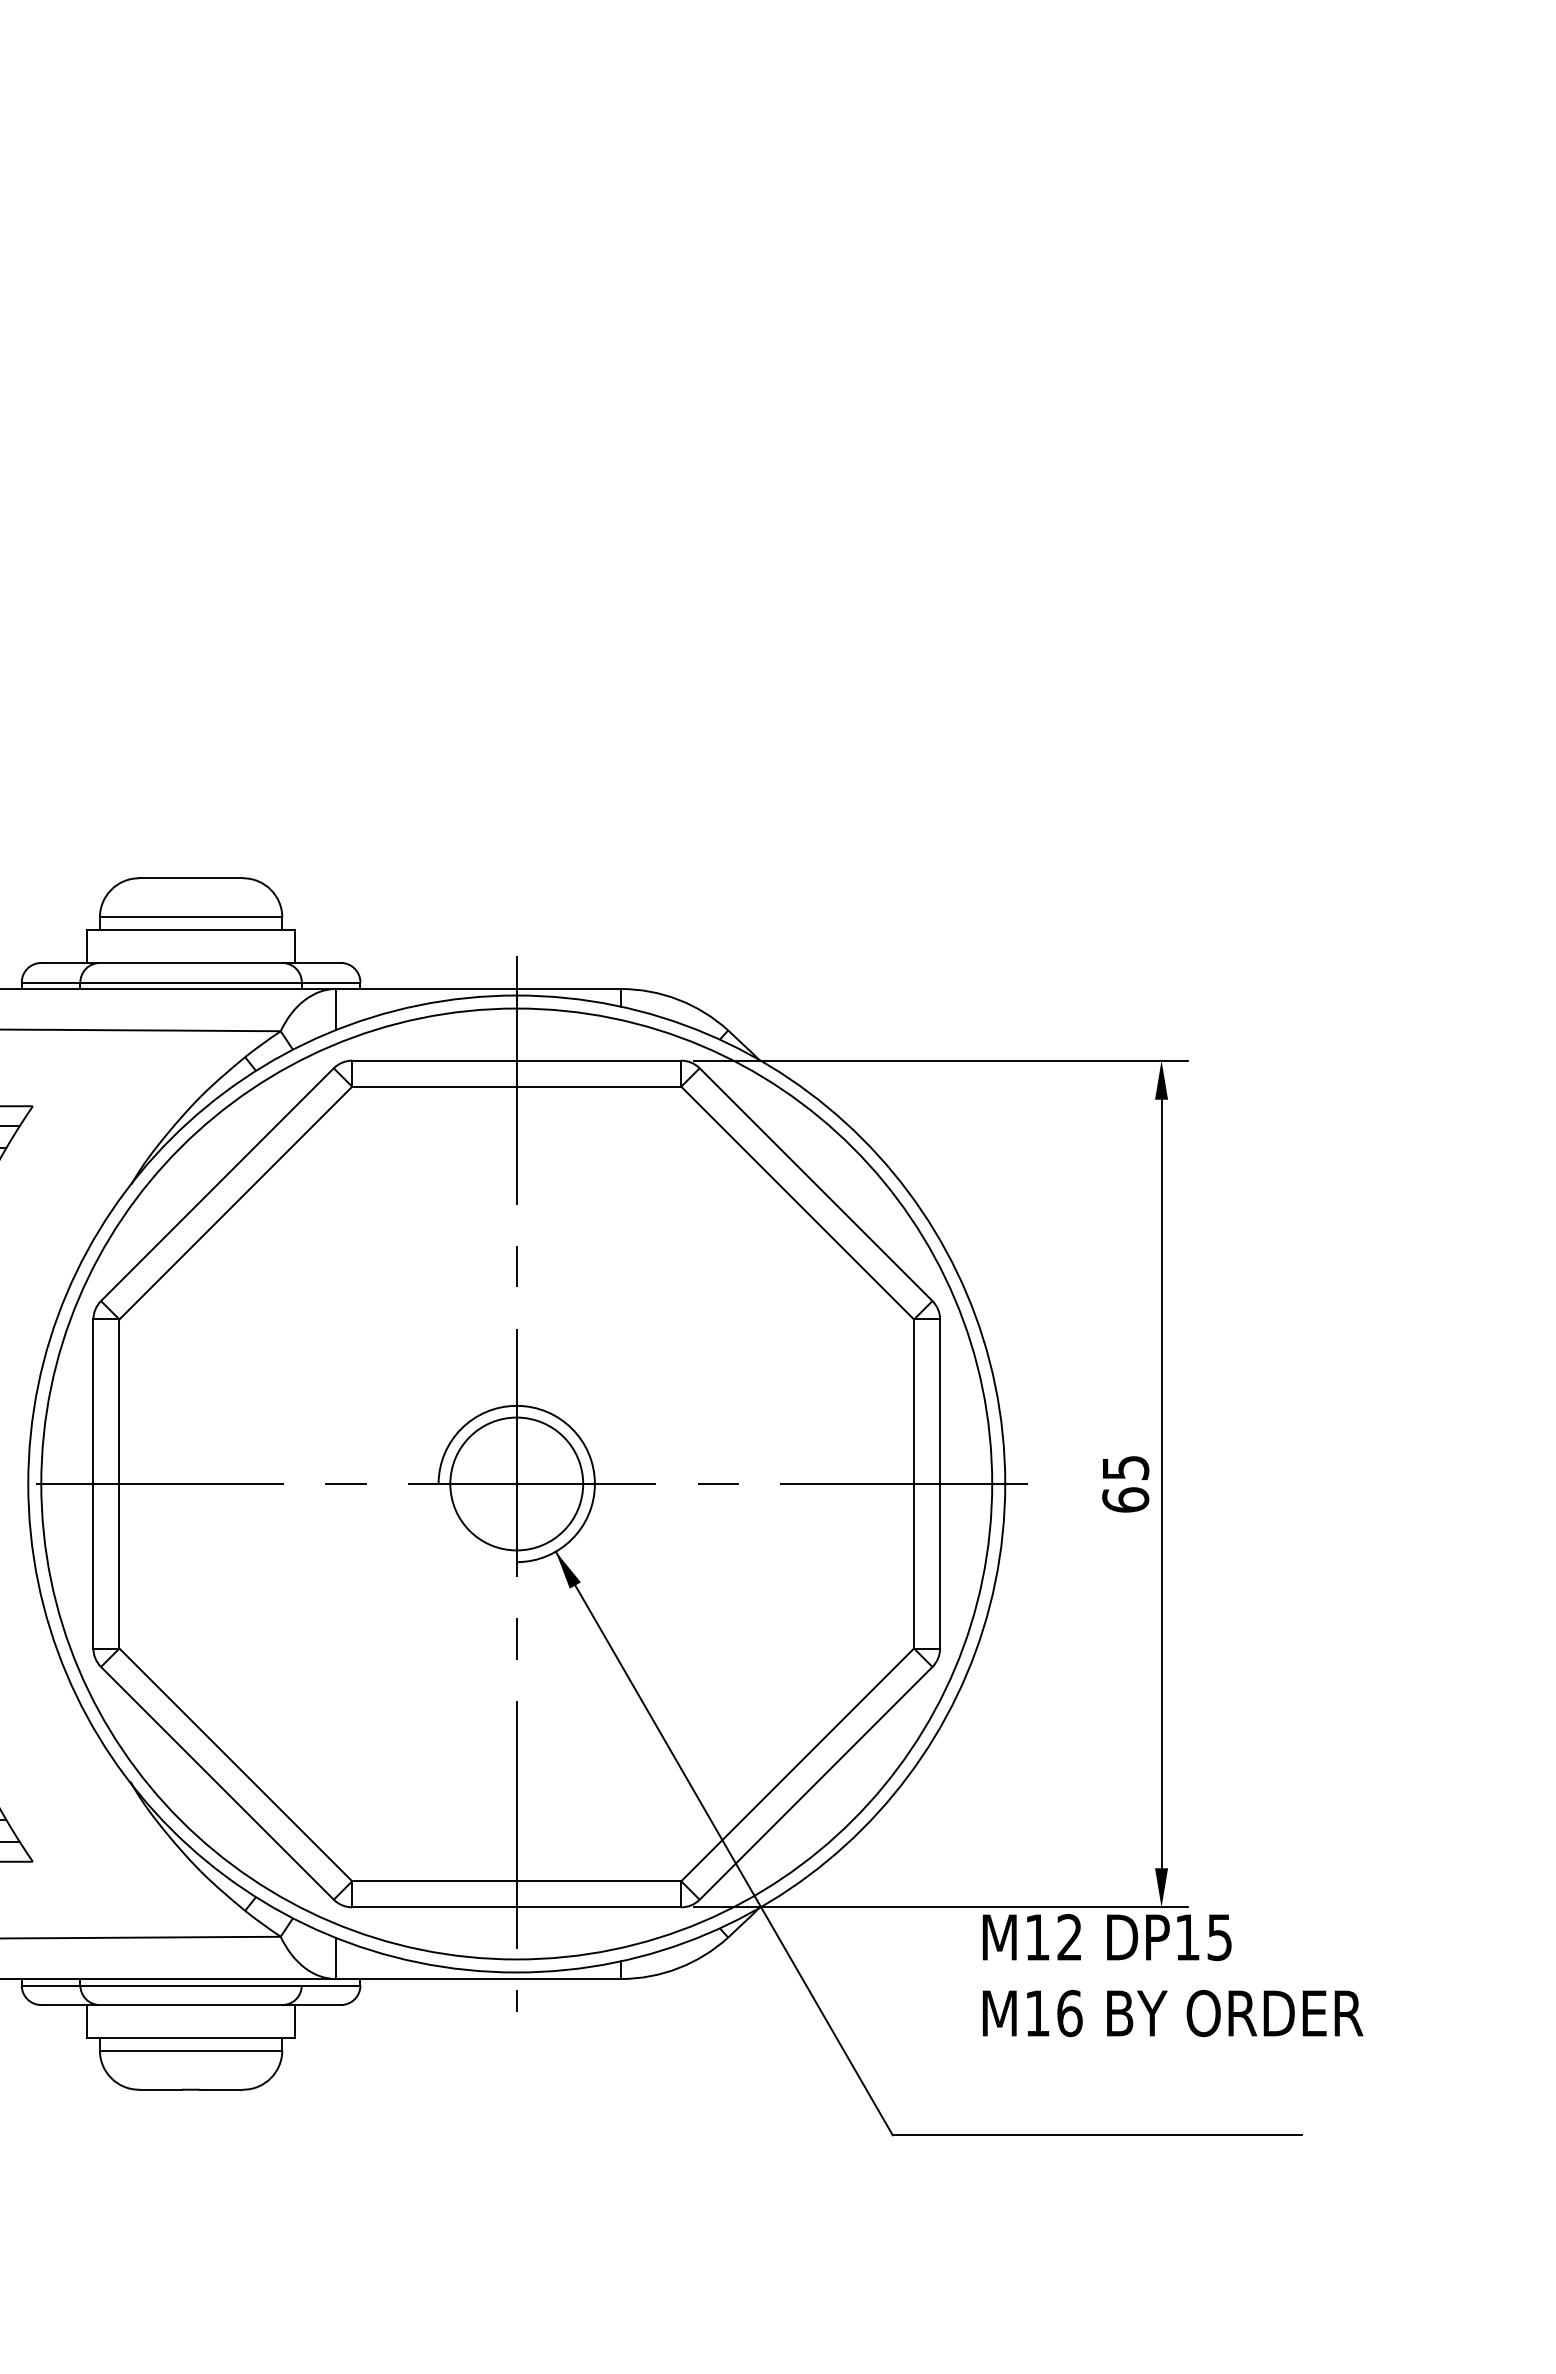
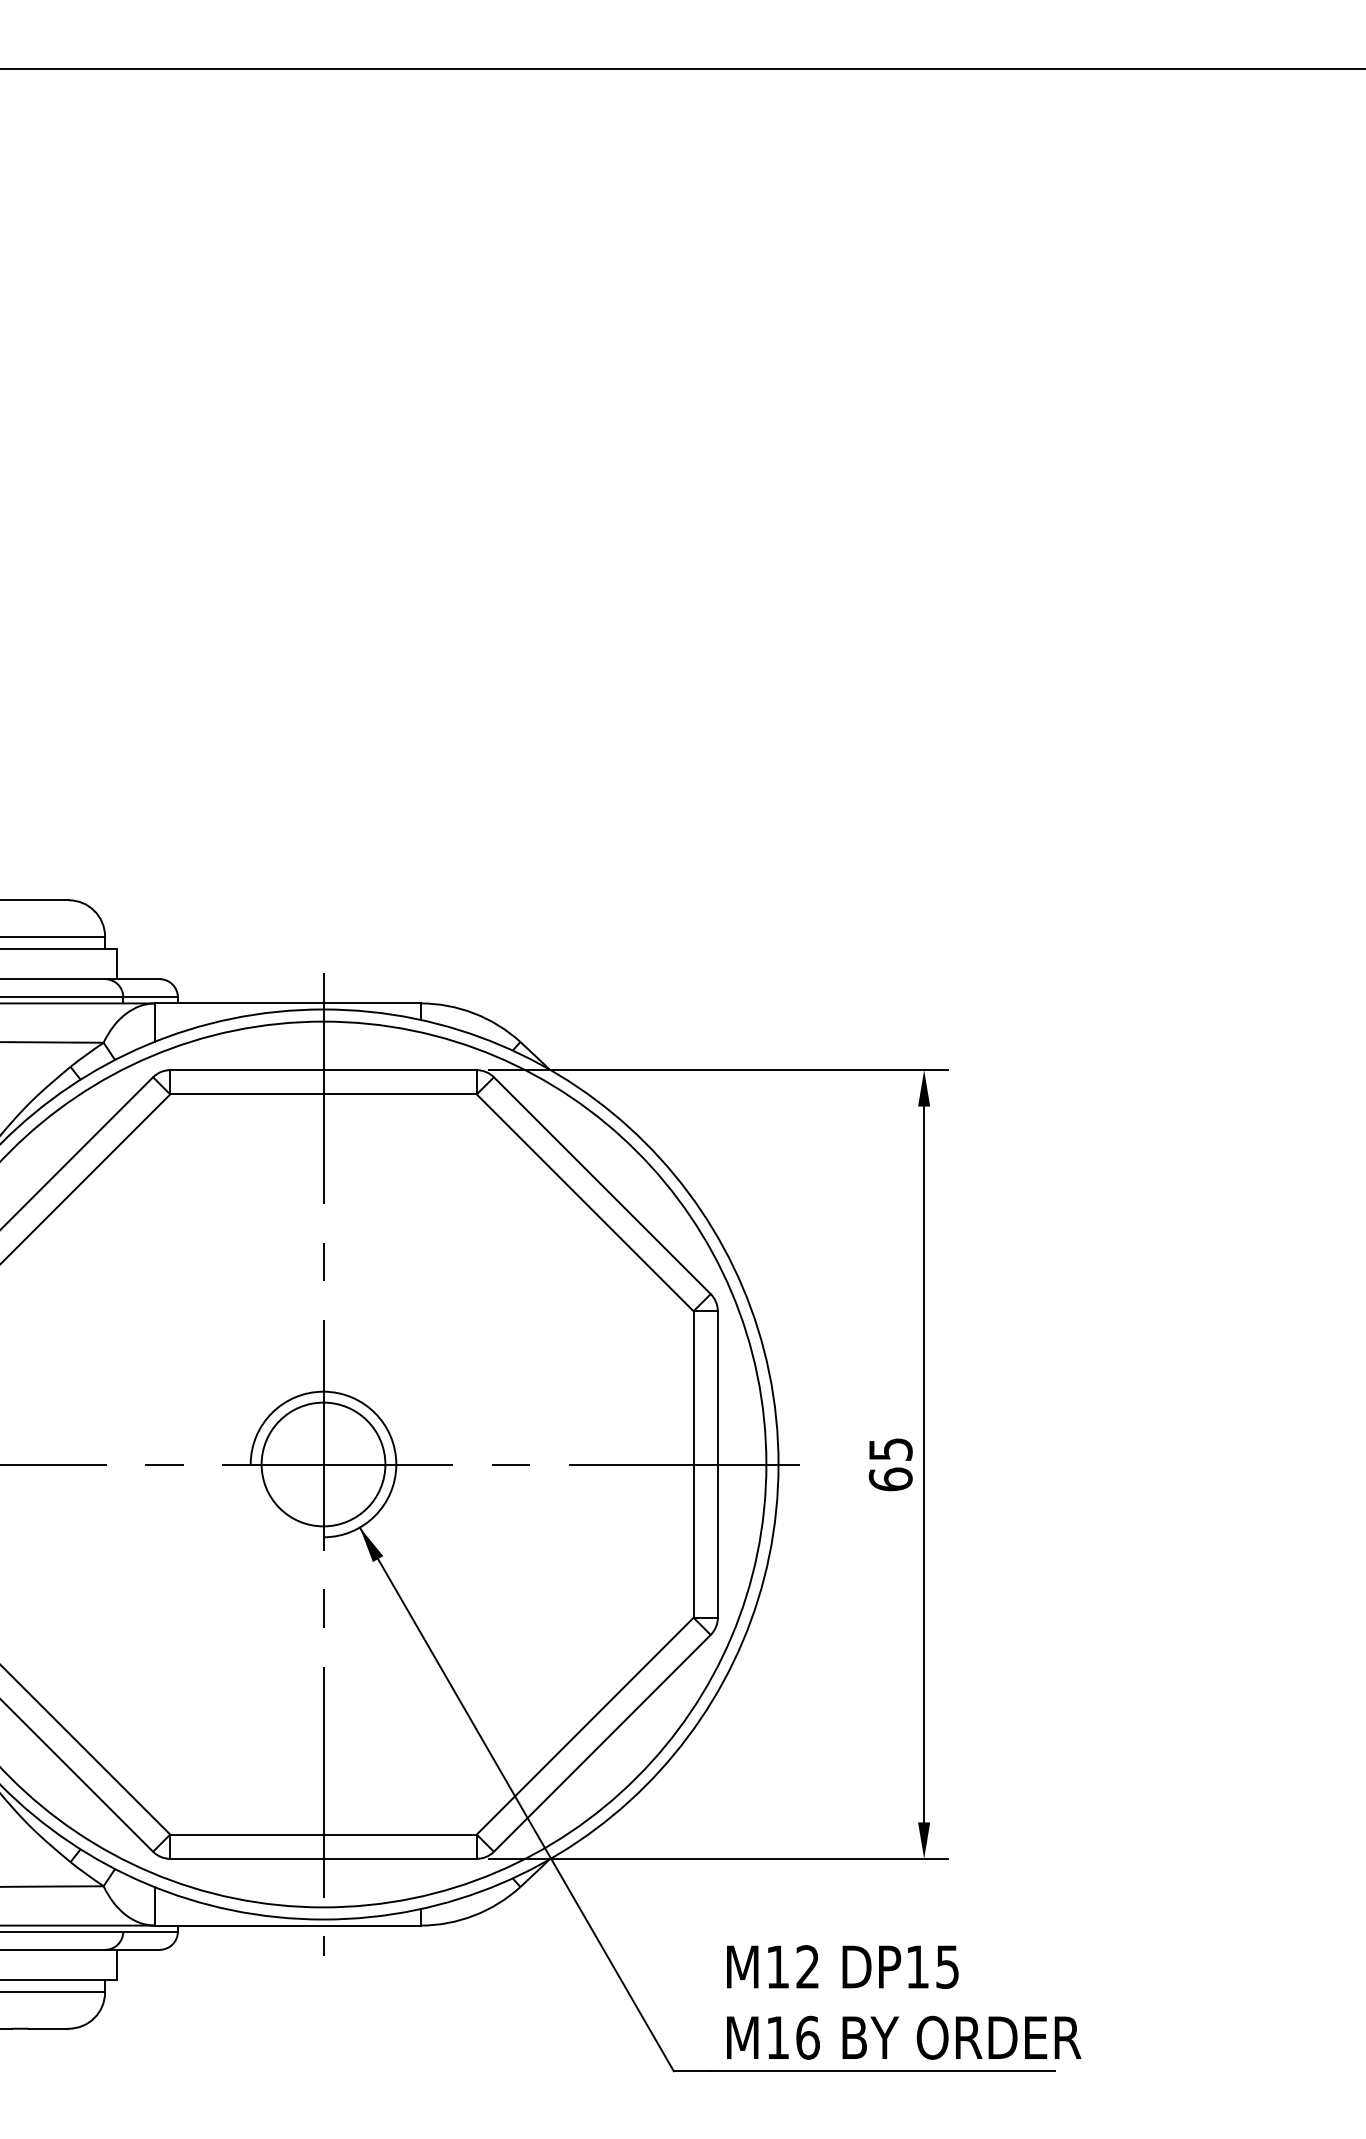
text: (1173, 1975) -> (904, 2002), moved

